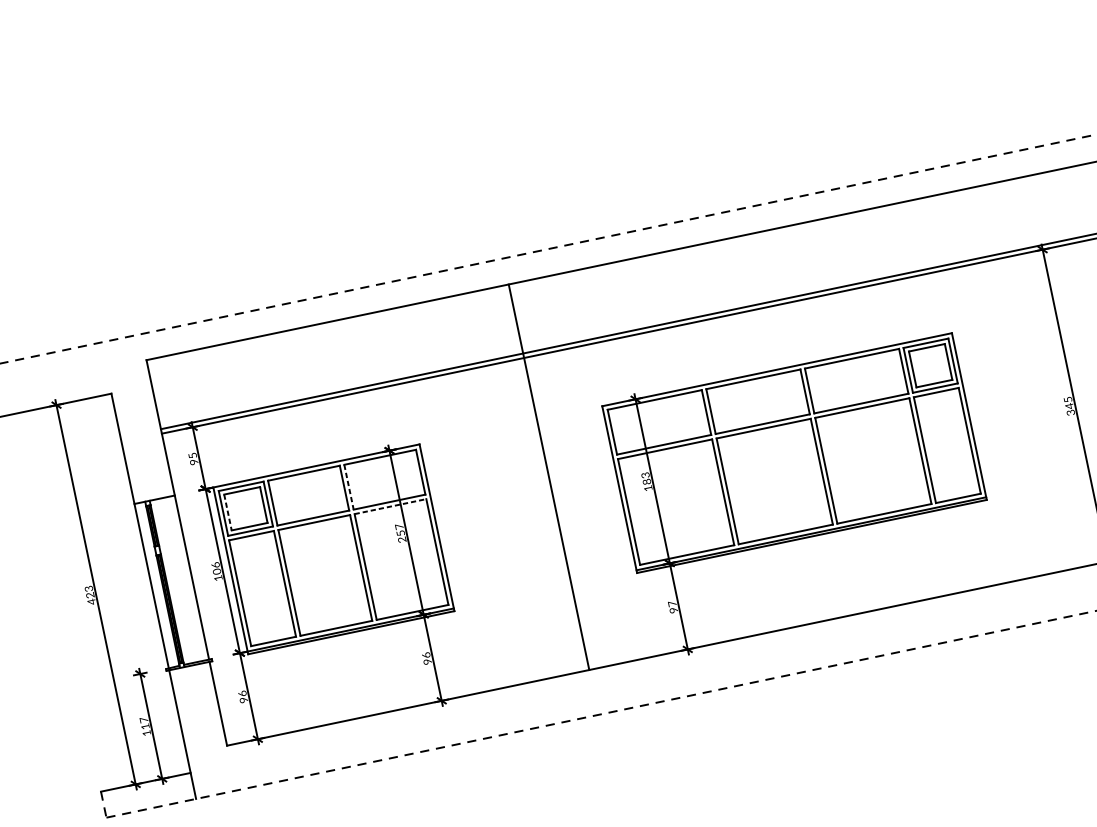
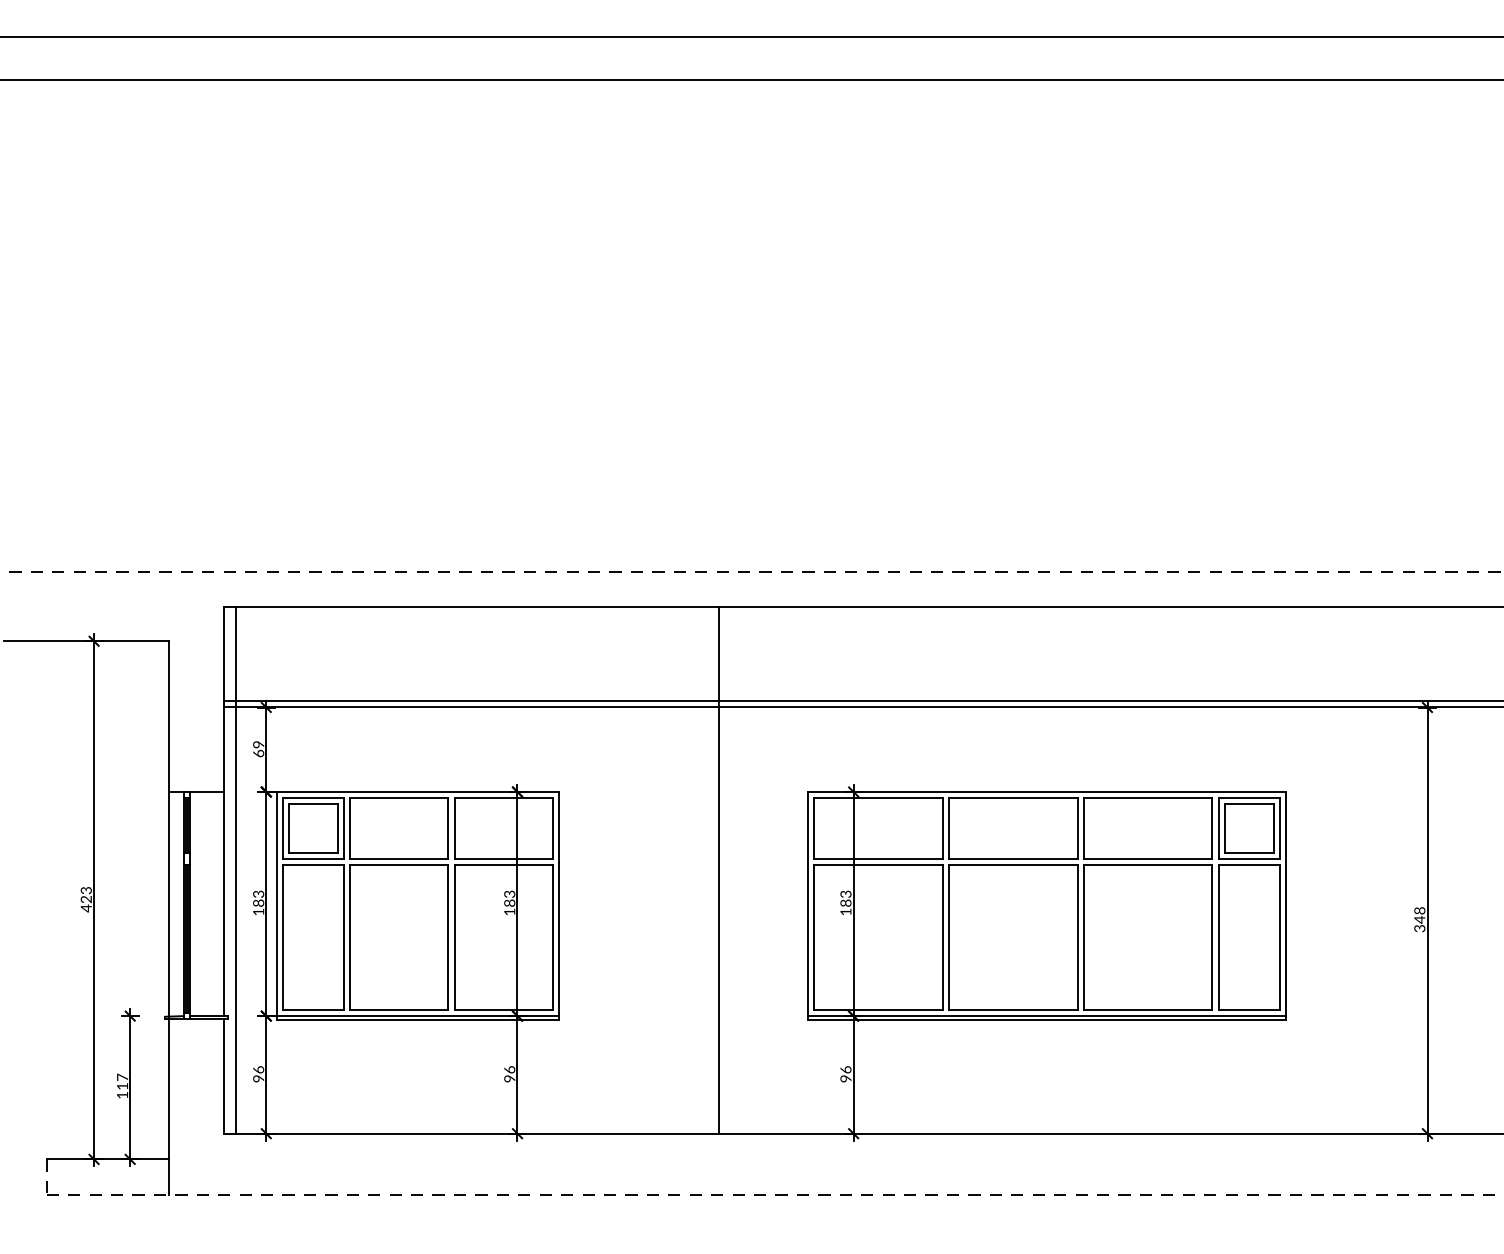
text: (1067, 399) -> (1419, 910), 345 -> 348
text: (193, 459) -> (258, 749), 95 -> 69
line: (348, 487) -> (454, 828), dashed -> solid
line: (390, 506) -> (503, 865), dashed -> solid
line: (228, 513) -> (289, 829), dashed -> solid
text: (400, 532) -> (509, 902), 257 -> 183
line: (195, 551) -> (236, 870), added
text: (216, 568) -> (258, 898), 106 -> 183
text: (672, 603) -> (845, 1069), 97 -> 96

